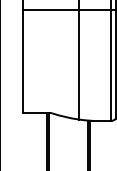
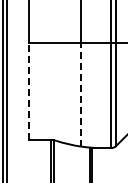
line: (23, 61) -> (29, 91), solid -> dashed
line: (78, 64) -> (81, 94), solid -> dashed

